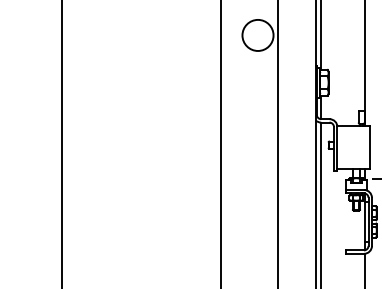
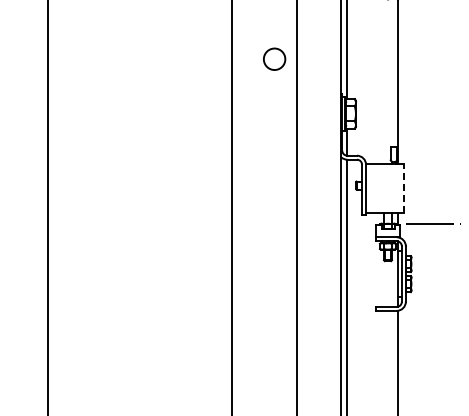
circle: (257, 35) -> (274, 59), size x0.6
line: (369, 147) -> (403, 188), solid -> dashed

